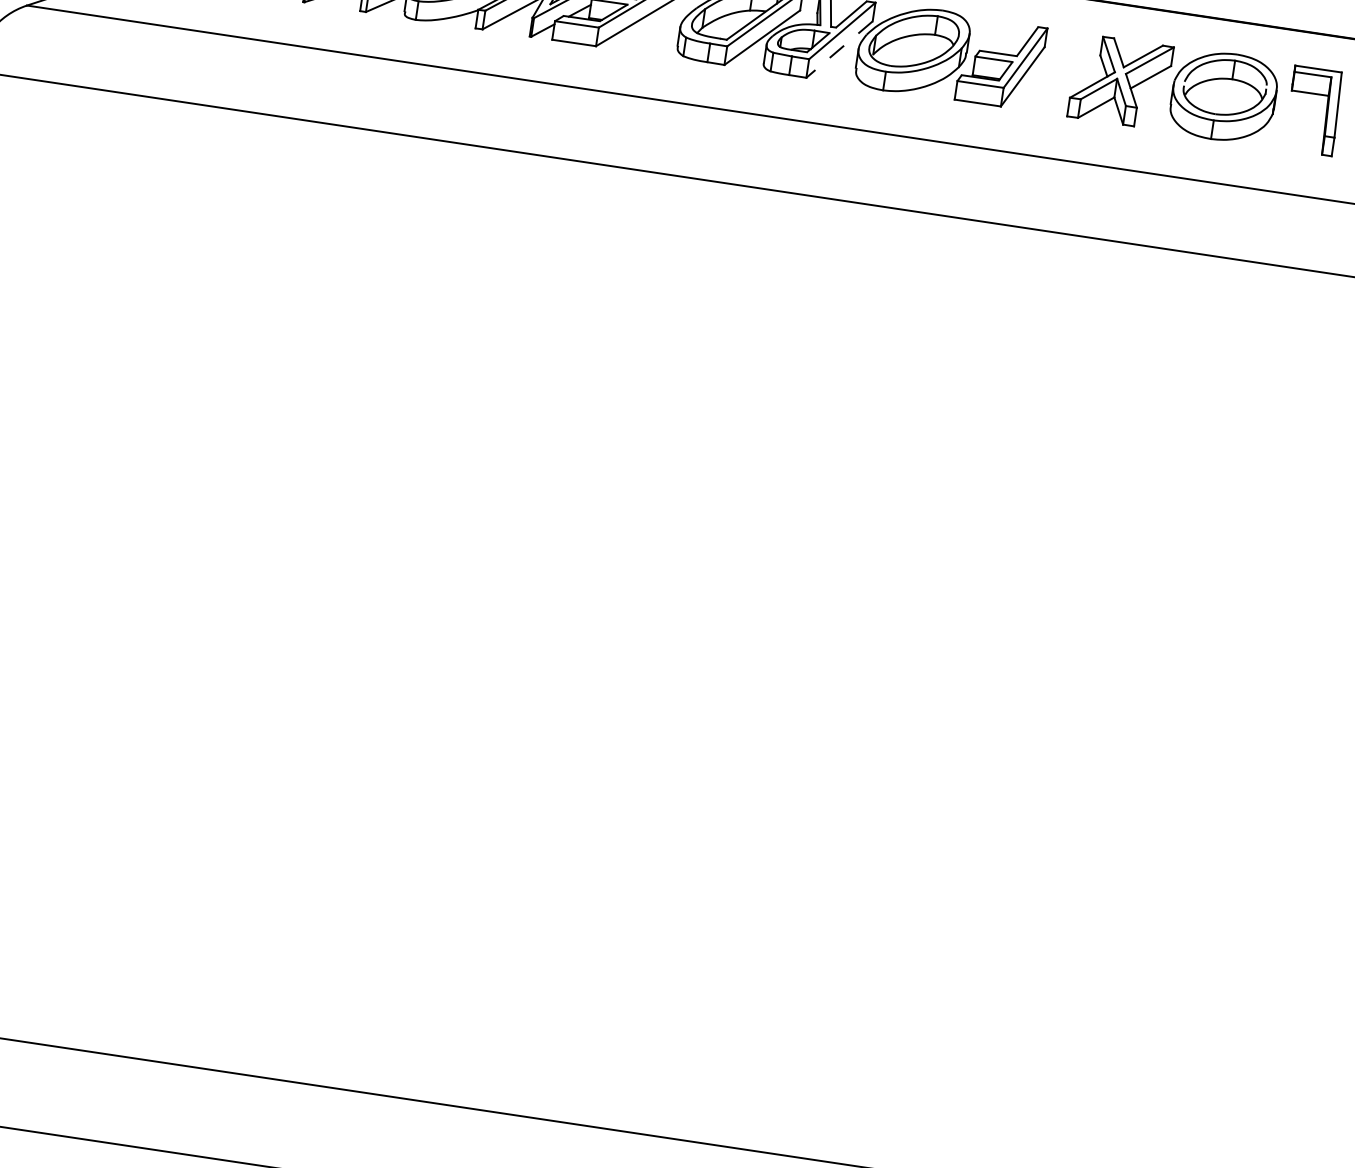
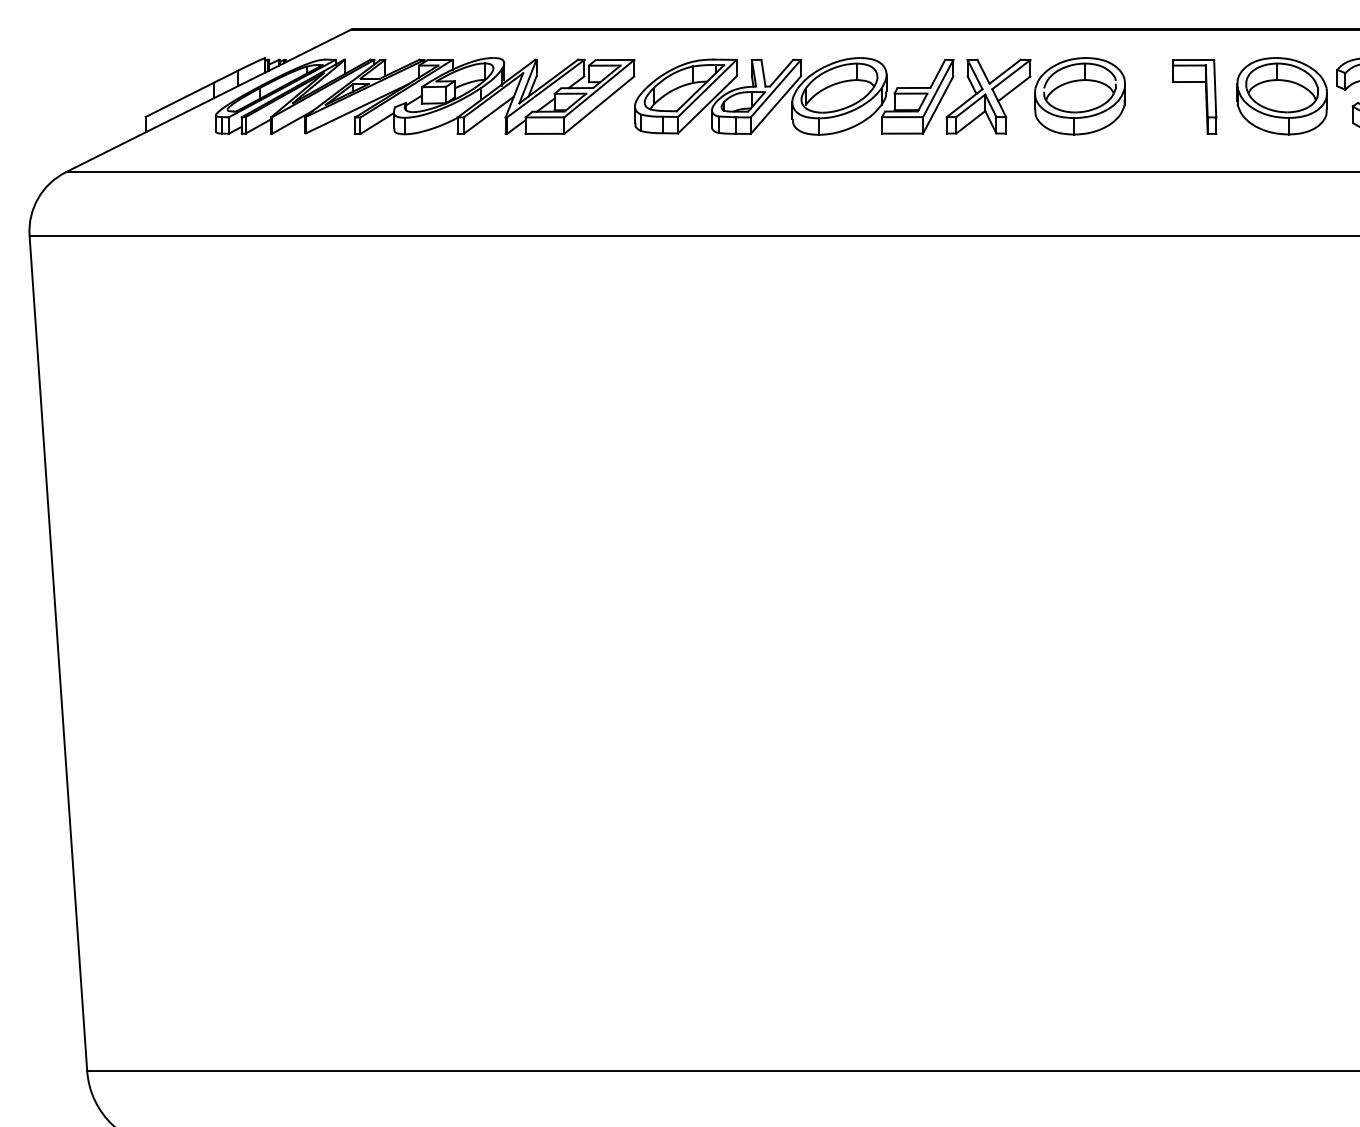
line: (839, 49) -> (775, 105), dashed -> solid
part: (1173, 89) -> (1035, 96), moved

